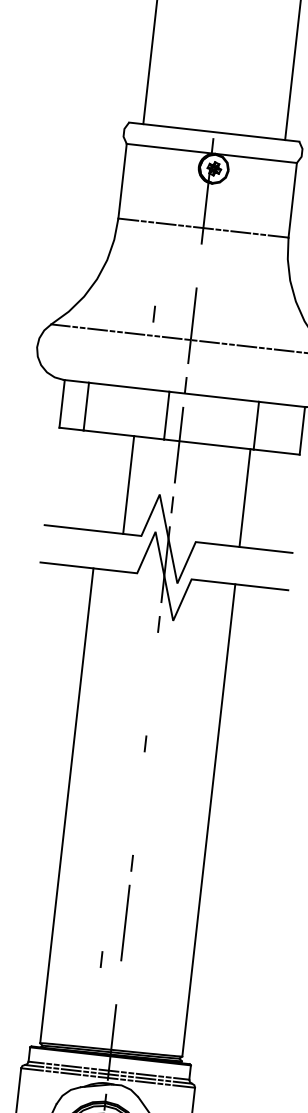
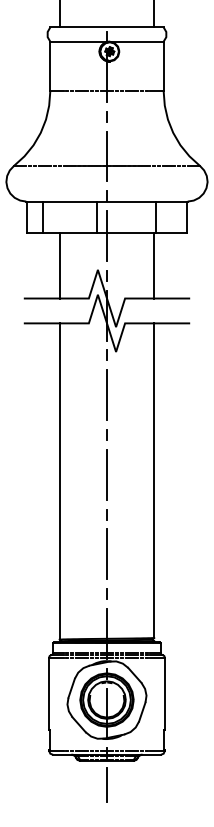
line: (153, 313) -> (106, 116), moved
line: (128, 484) -> (59, 265), moved
line: (151, 684) -> (106, 395), added
line: (138, 803) -> (106, 474), added
line: (101, 958) -> (106, 593), moved

